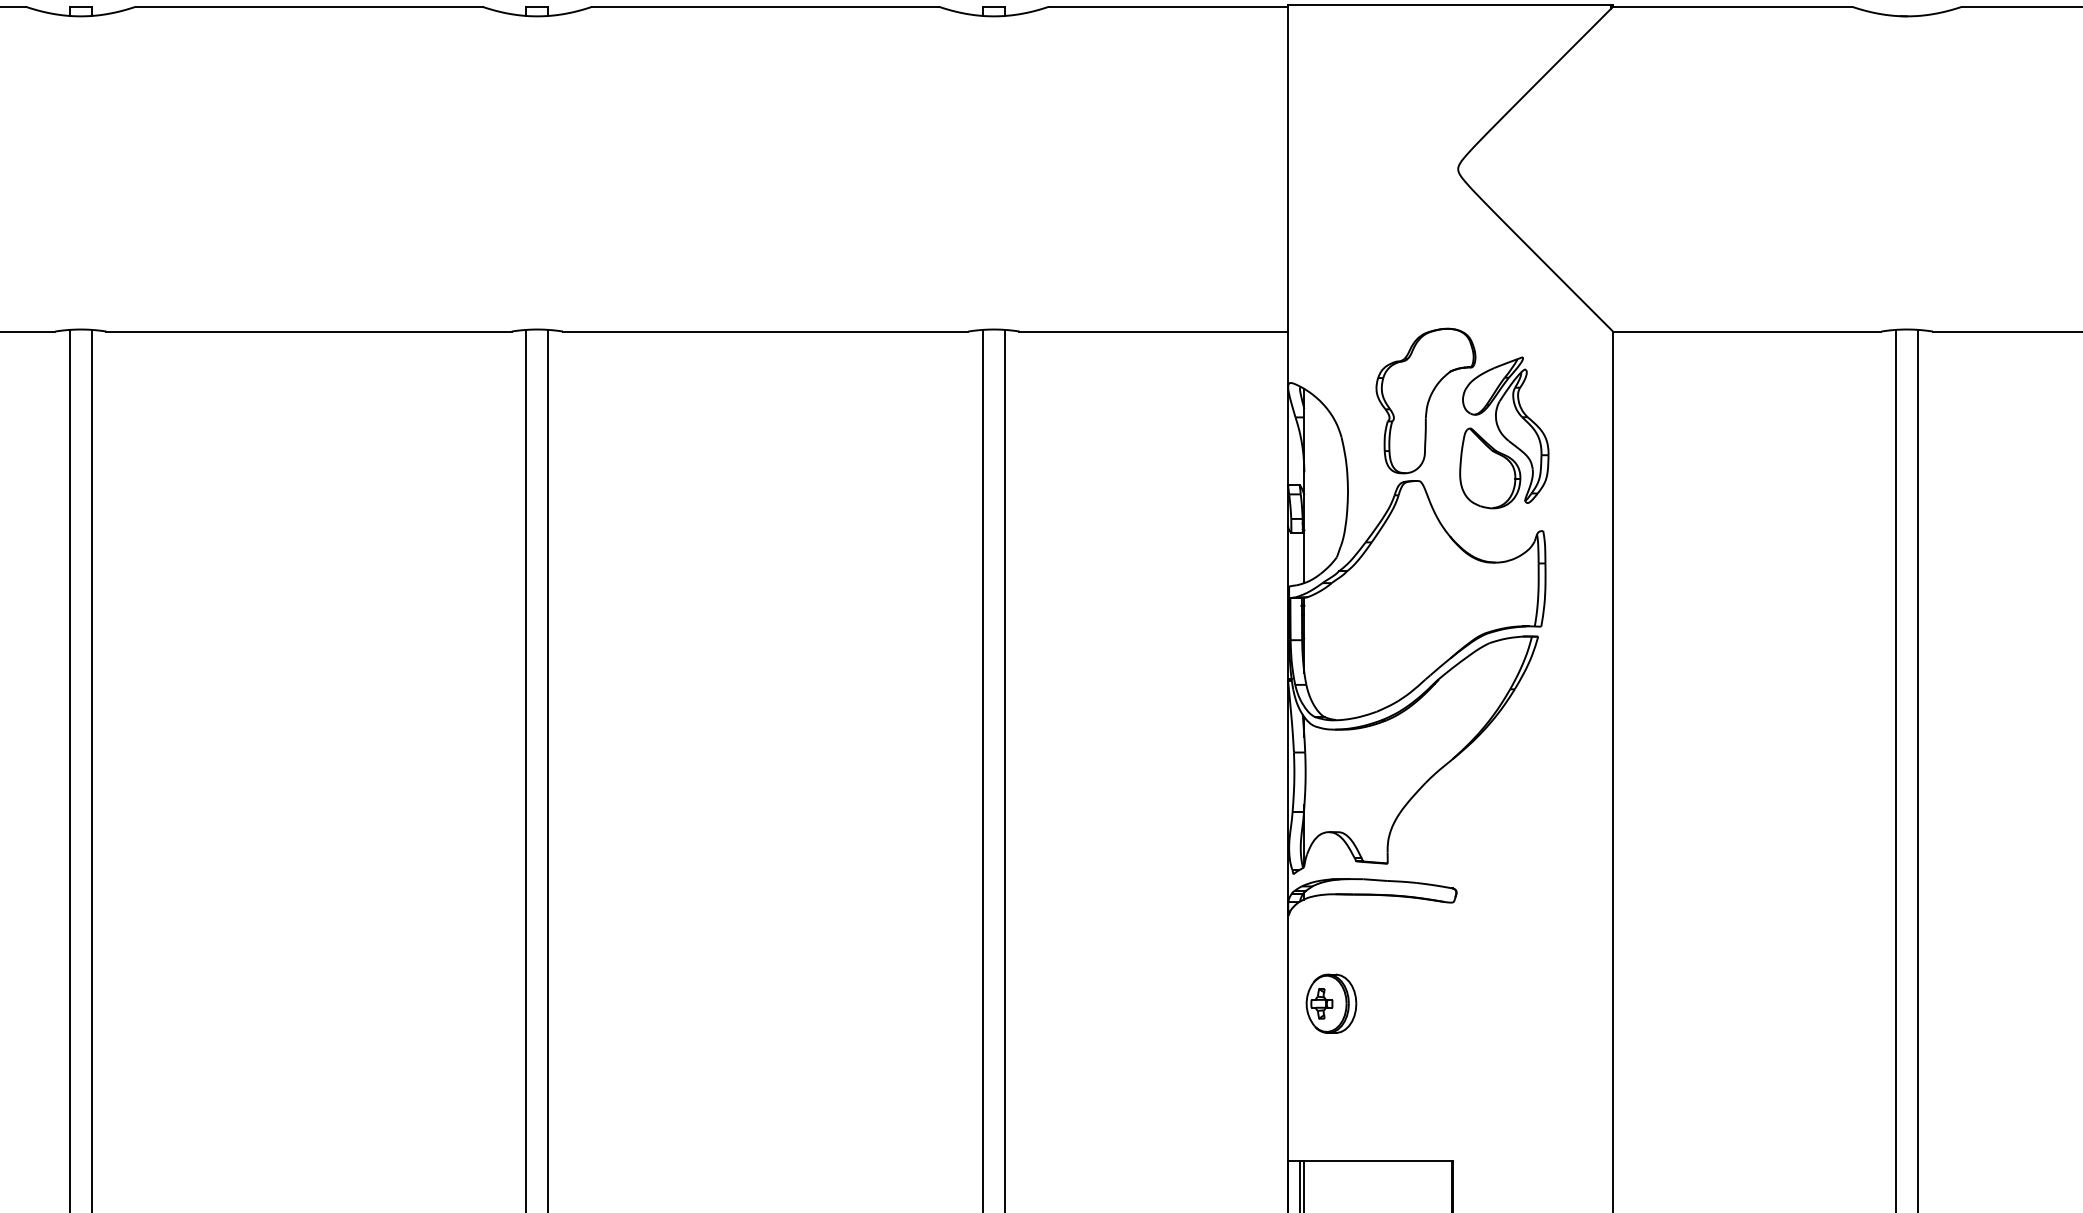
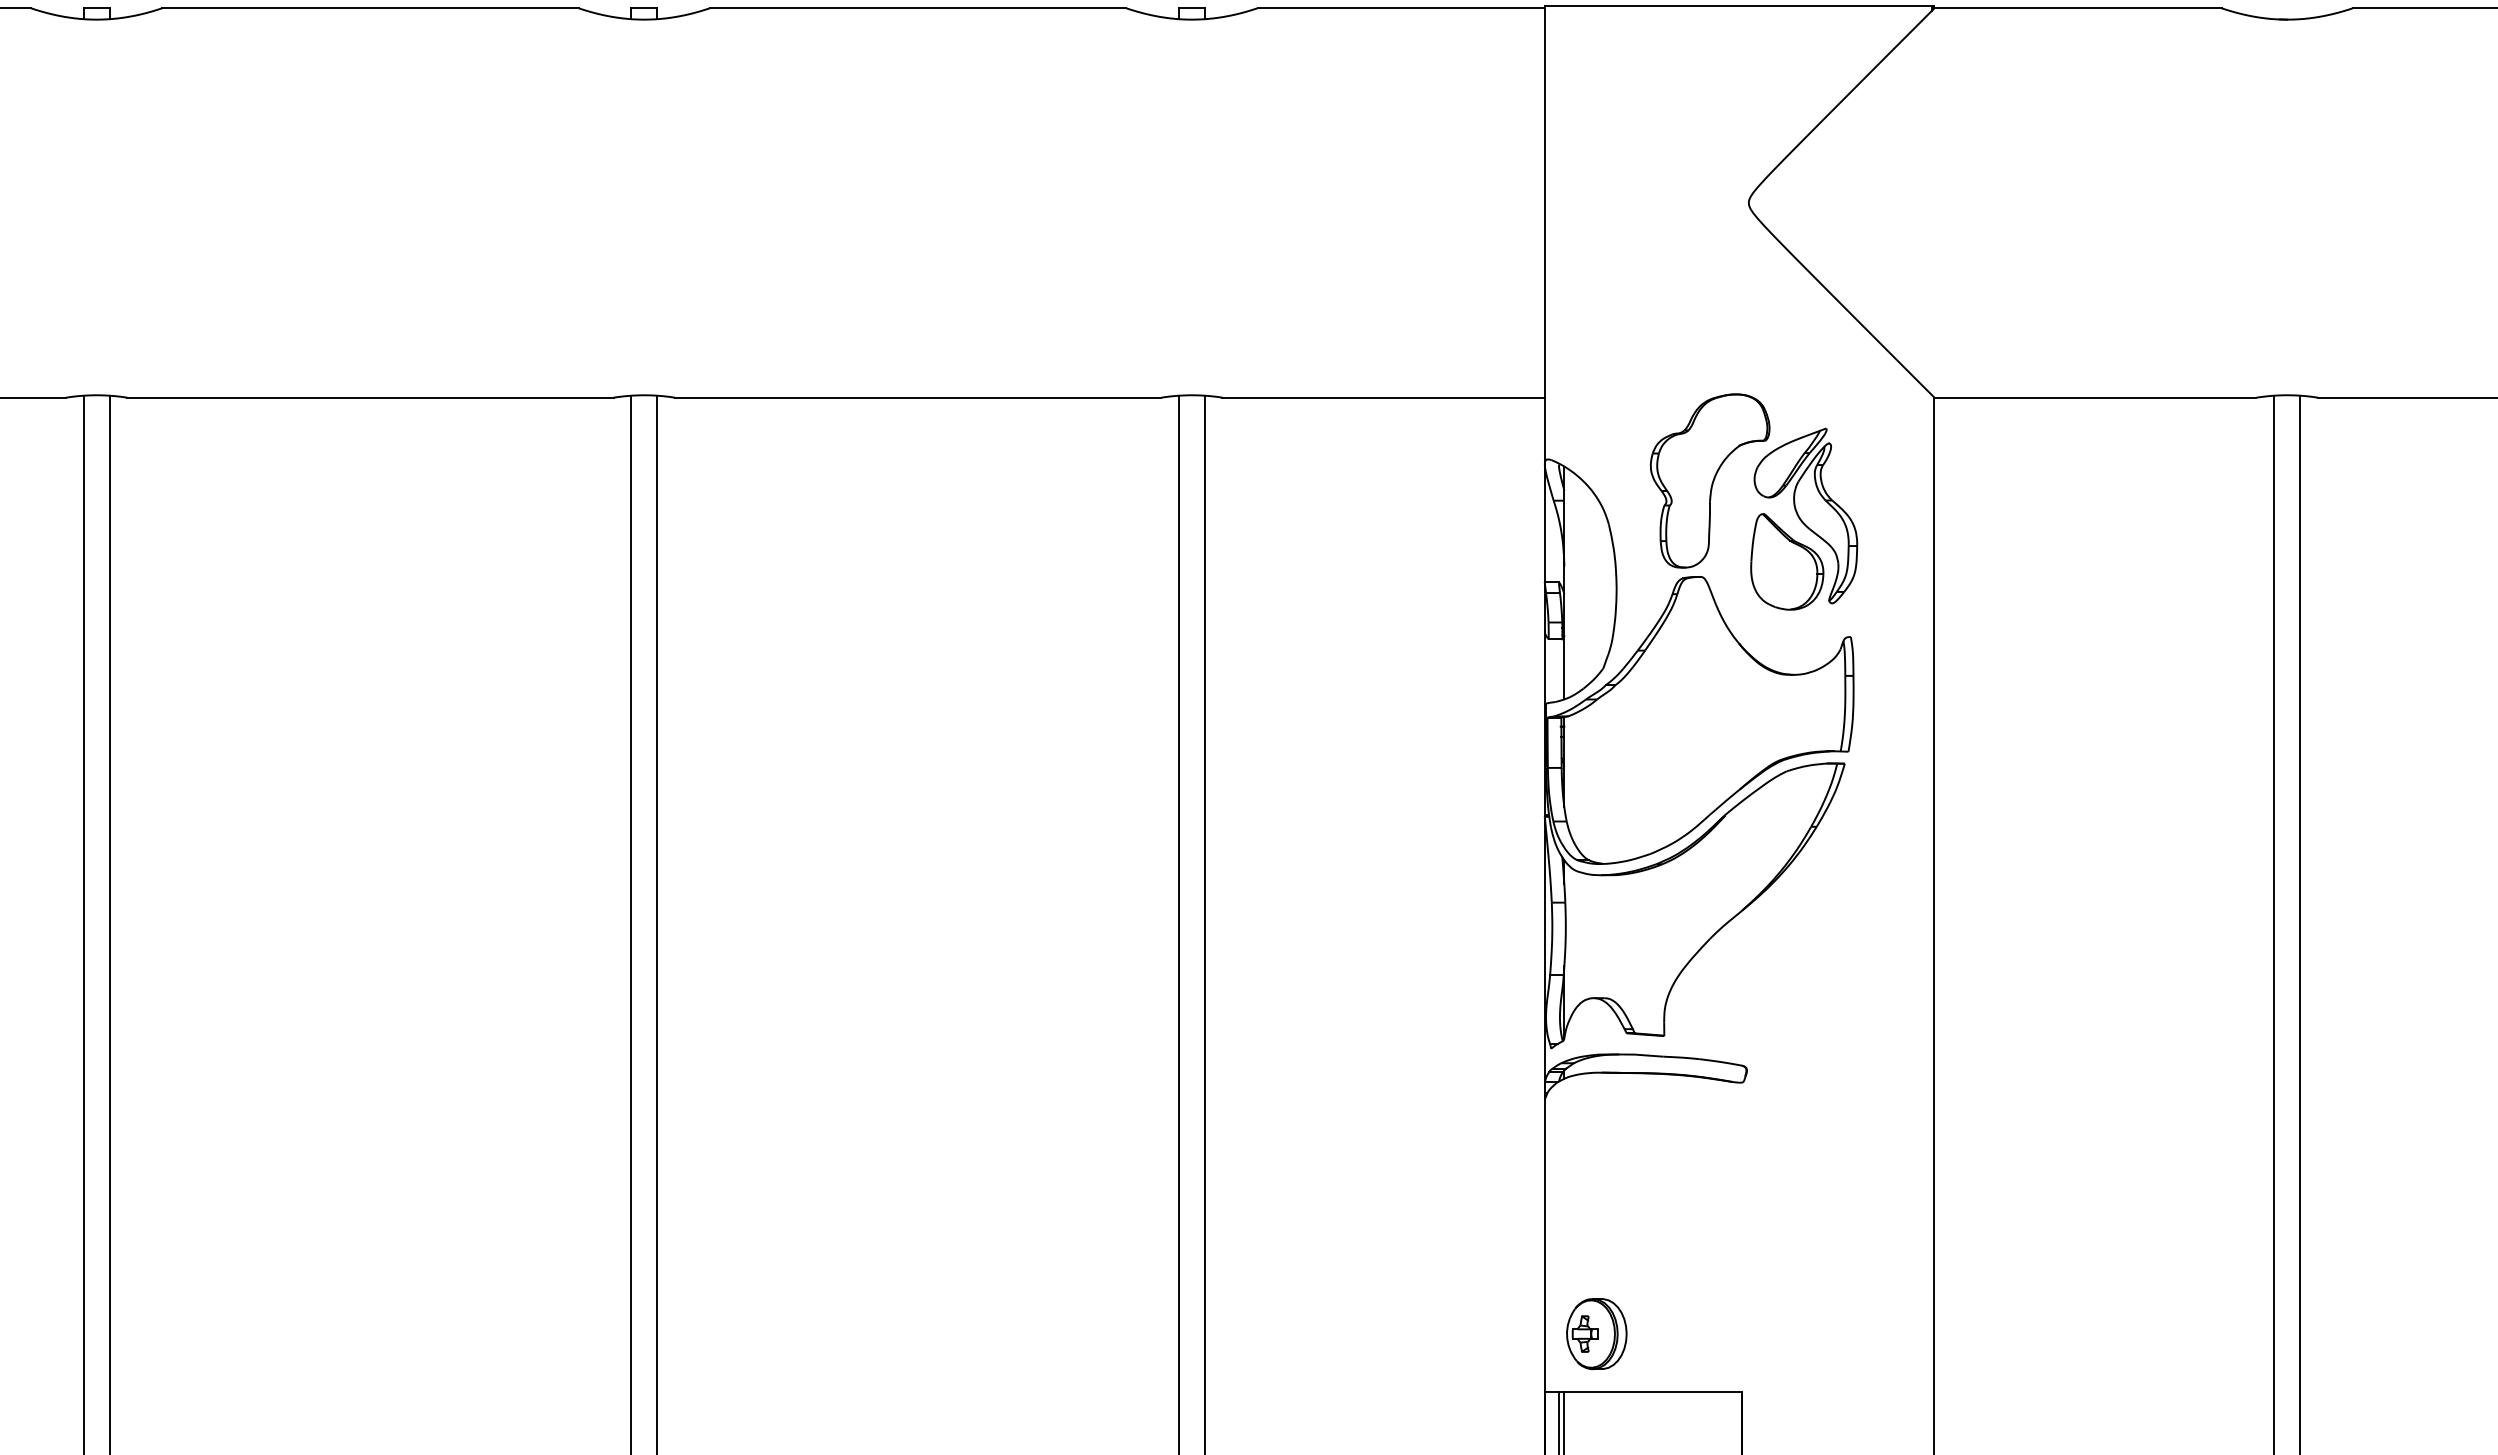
part: (1331, 1004) -> (1596, 1334), moved

